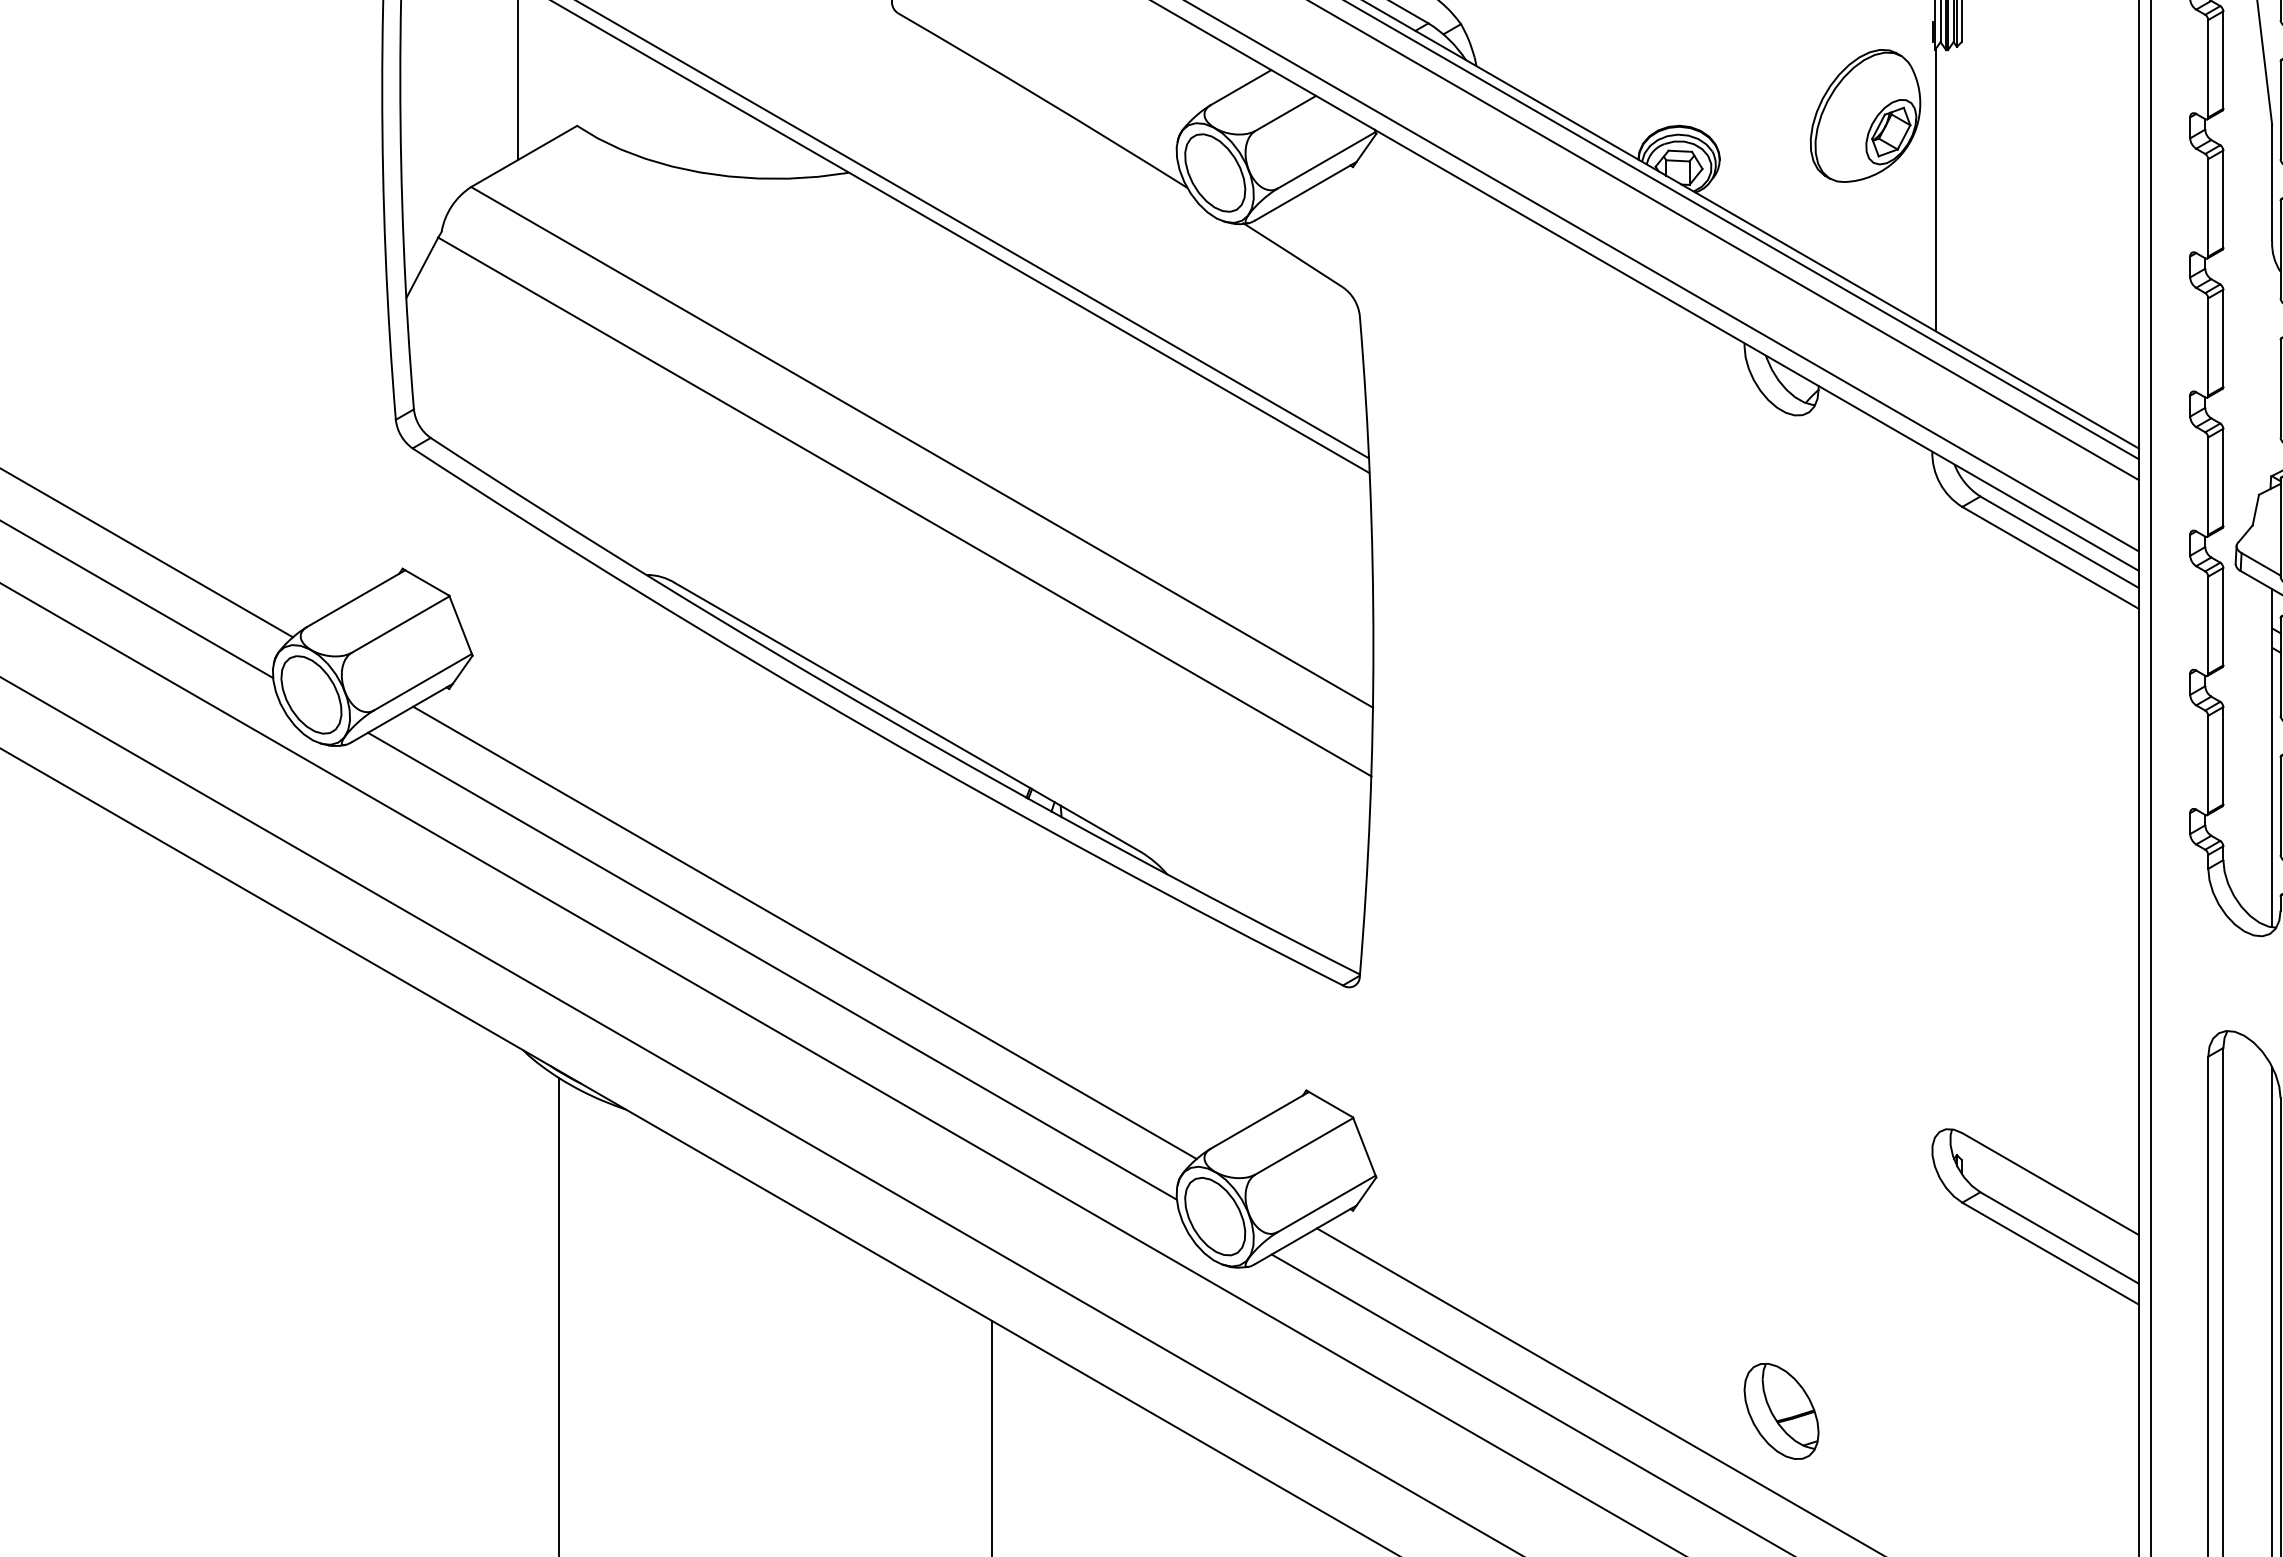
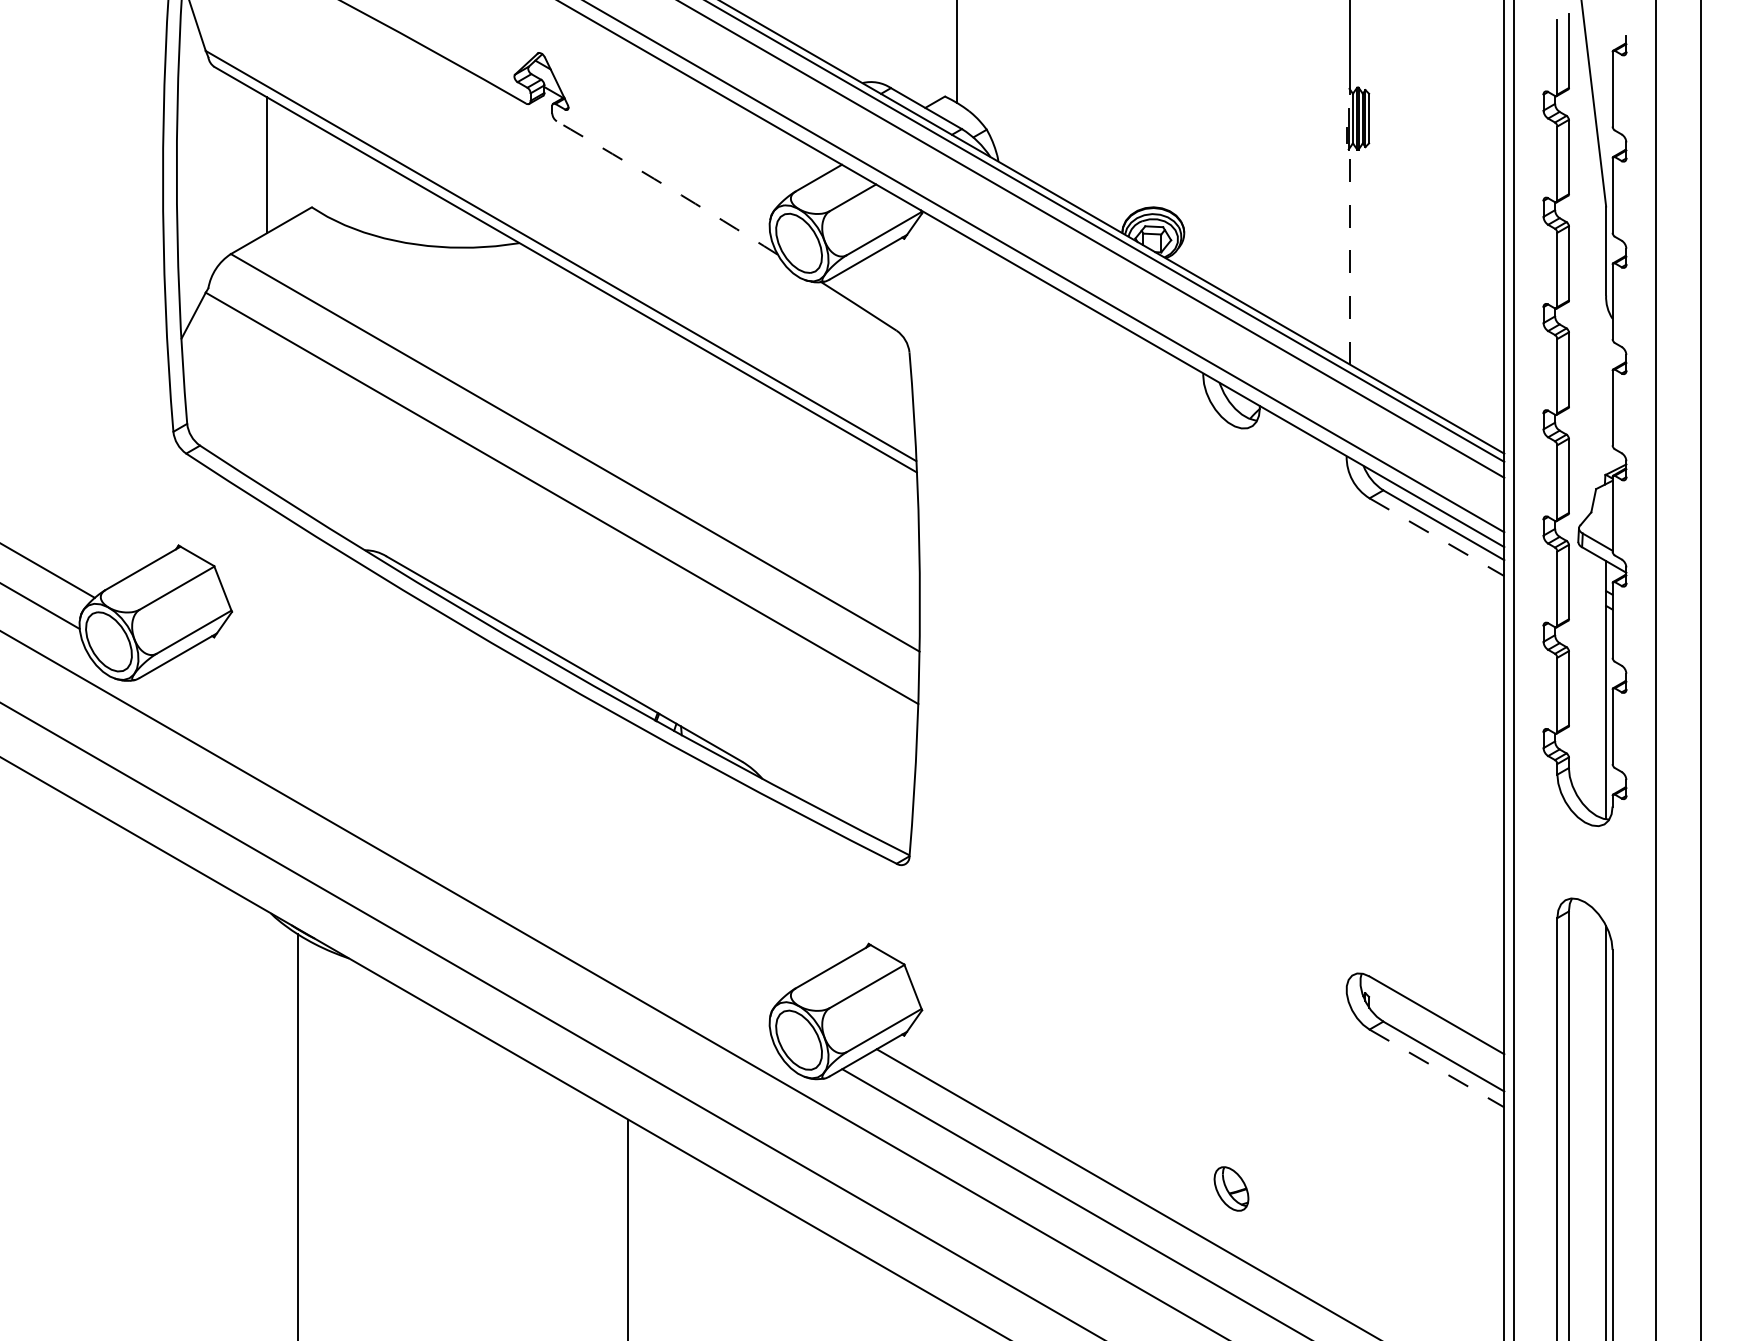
arc: (1042, 99) -> (667, 187), solid -> dashed
part: (1865, 115) -> (1295, 199), removed
line: (1936, 188) -> (1349, 255), solid -> dashed
line: (2049, 558) -> (1436, 537), solid -> dashed
line: (804, 932) -> (485, 823), removed
line: (771, 965) -> (460, 848), removed
line: (2049, 1253) -> (1436, 1068), solid -> dashed
part: (1781, 1410) -> (1231, 1188), size x0.6

